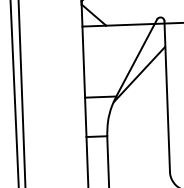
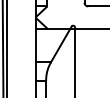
hatch: (139, 74) -> (62, 52), removed

